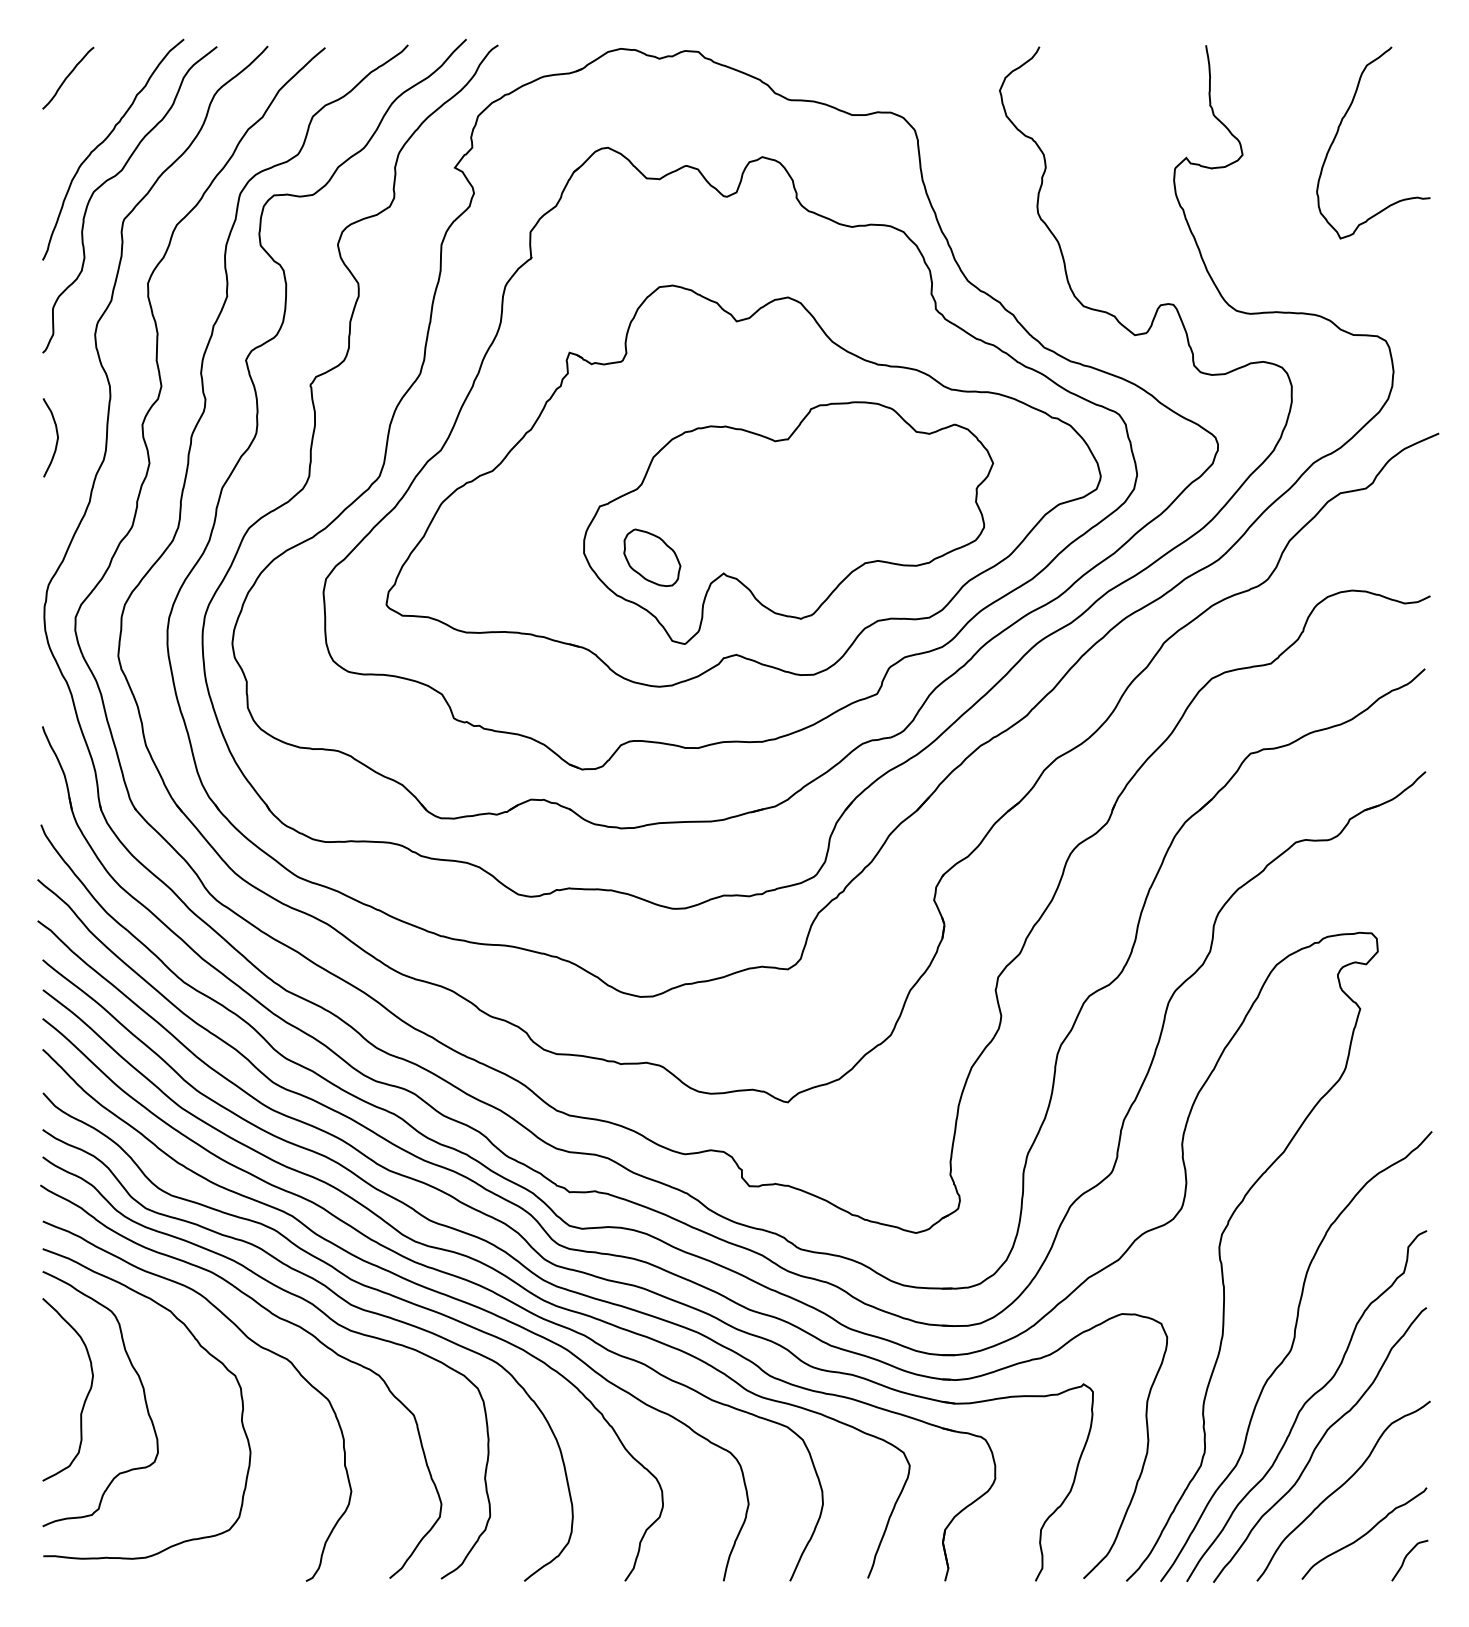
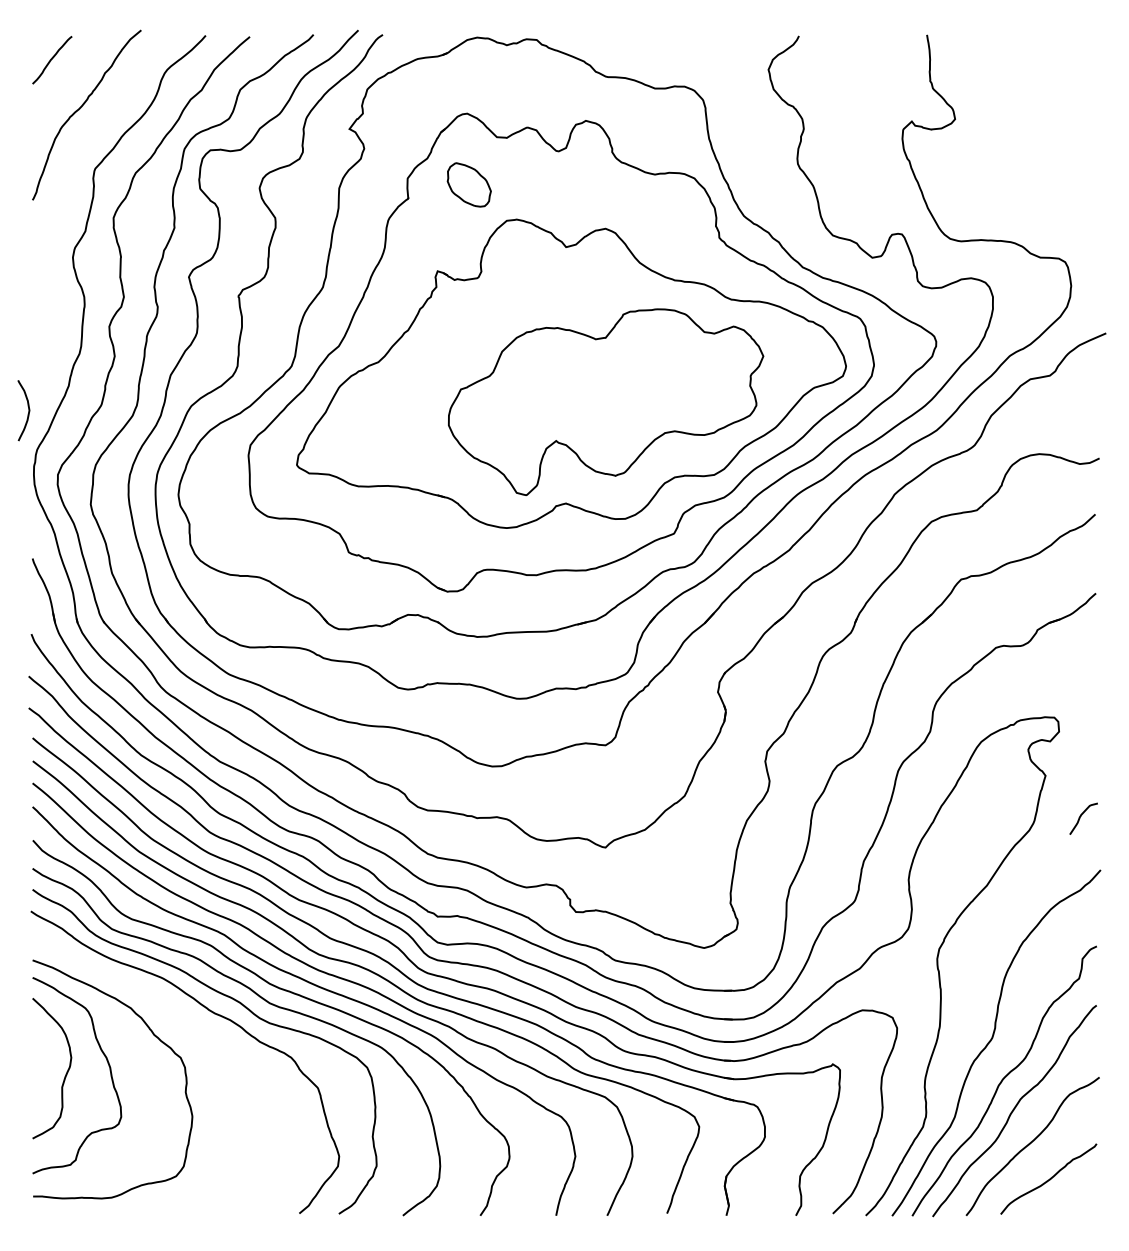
curve: (1339, 130) -> (1029, 100), removed
curve: (115, 177) -> (88, 136), removed
curve: (56, 437) -> (28, 410), moved
part: (651, 557) -> (468, 184), moved
curve: (250, 1341) -> (192, 1031), removed
curve: (1406, 1557) -> (1081, 816), moved

